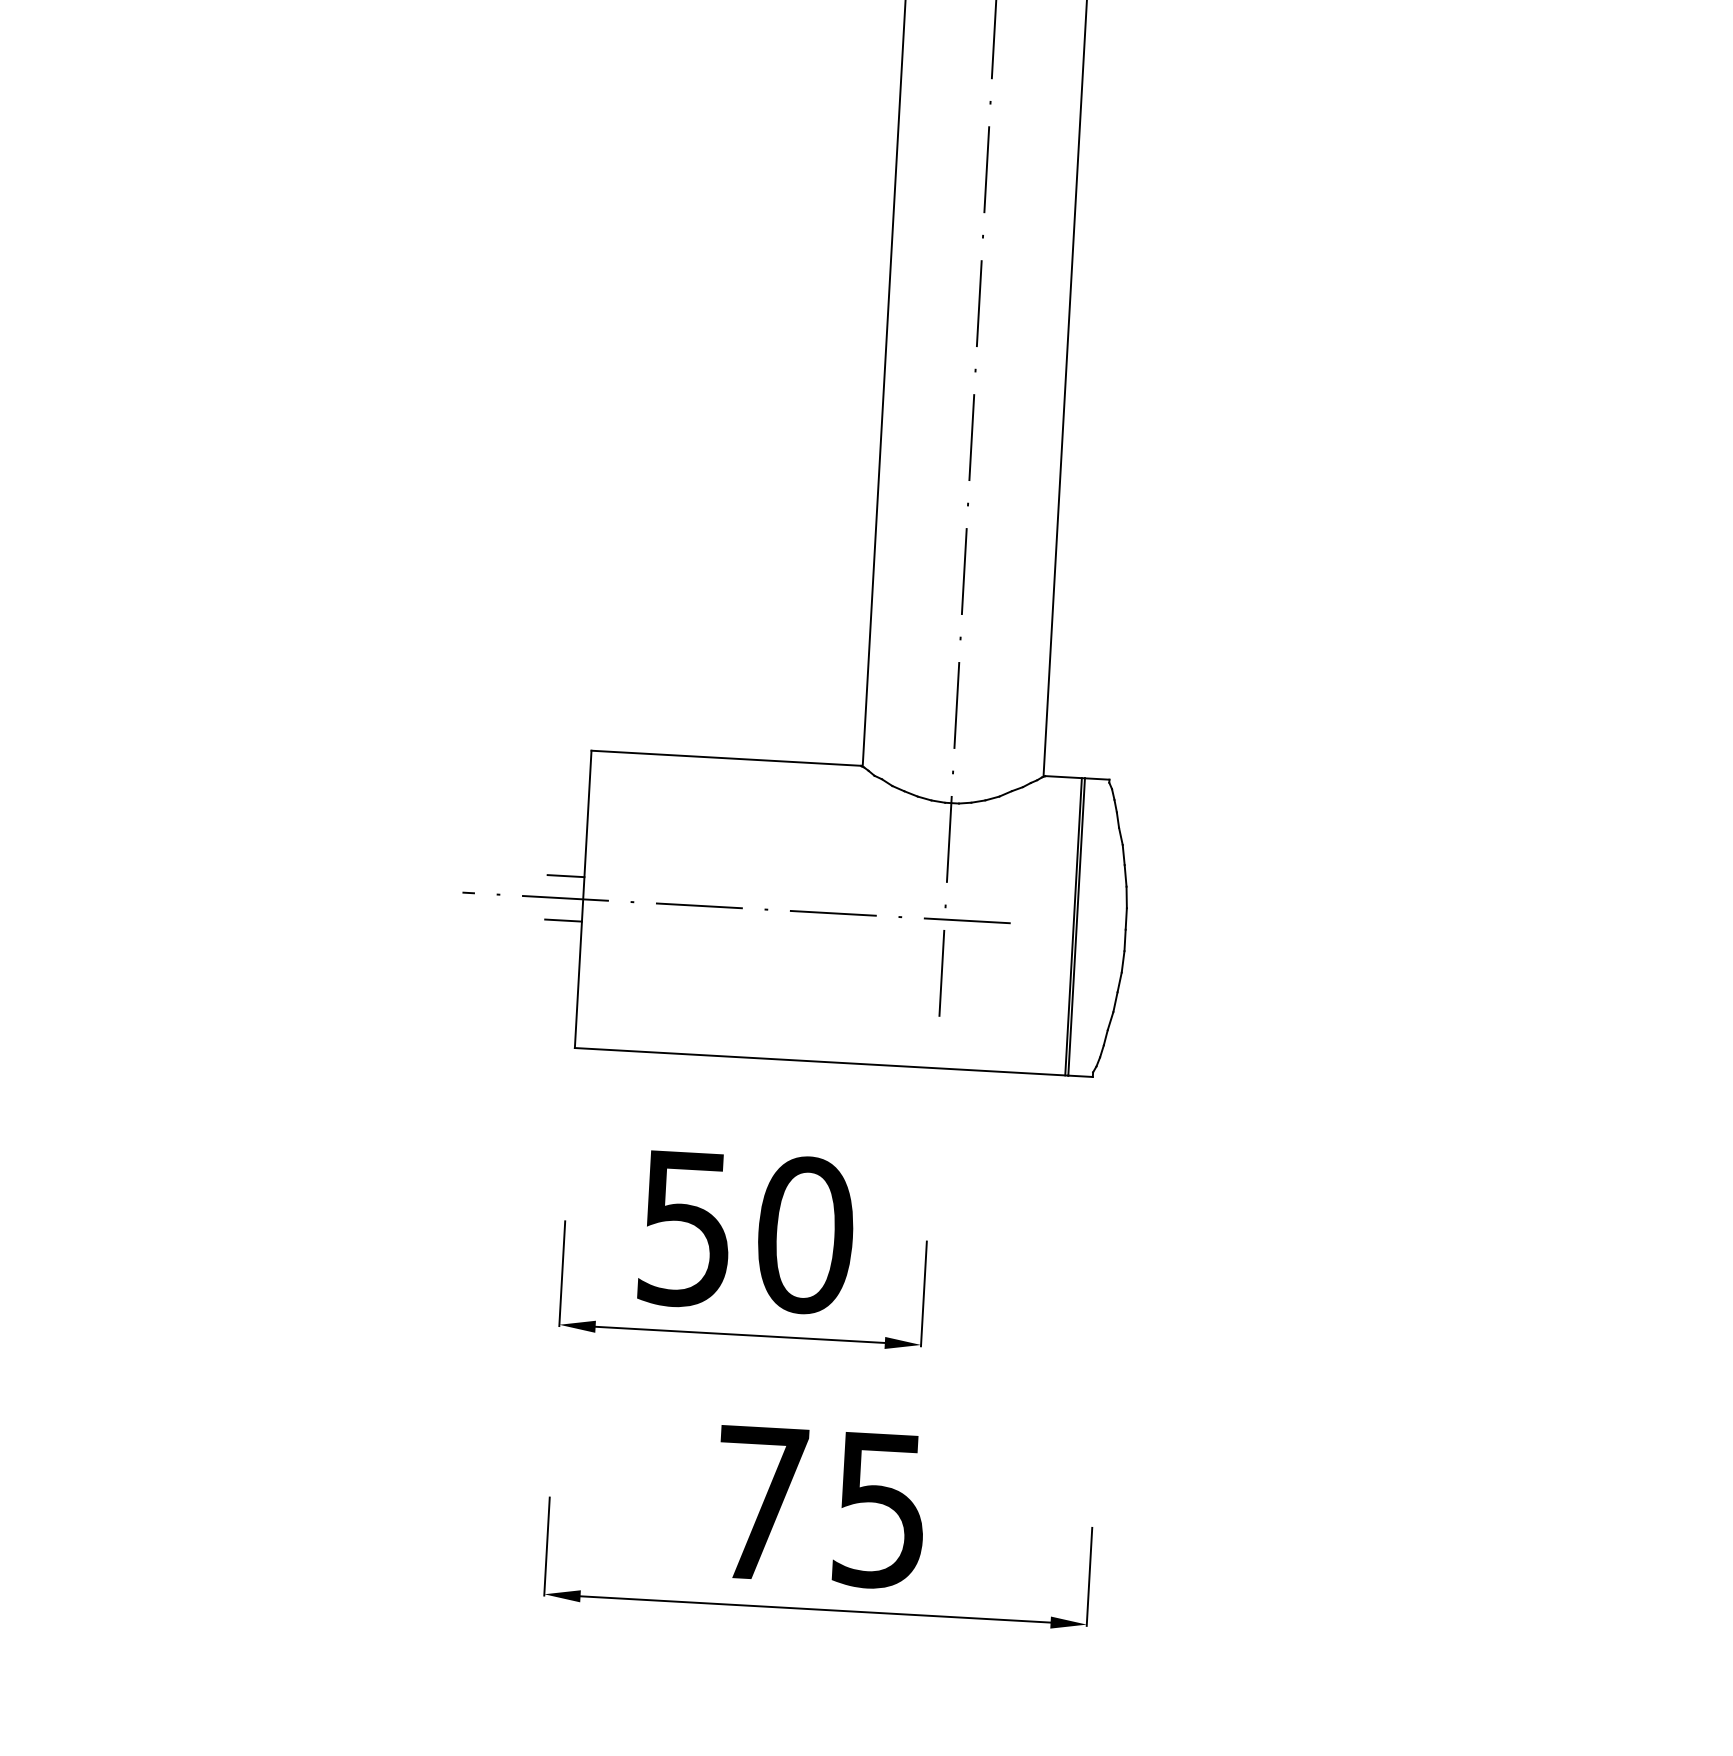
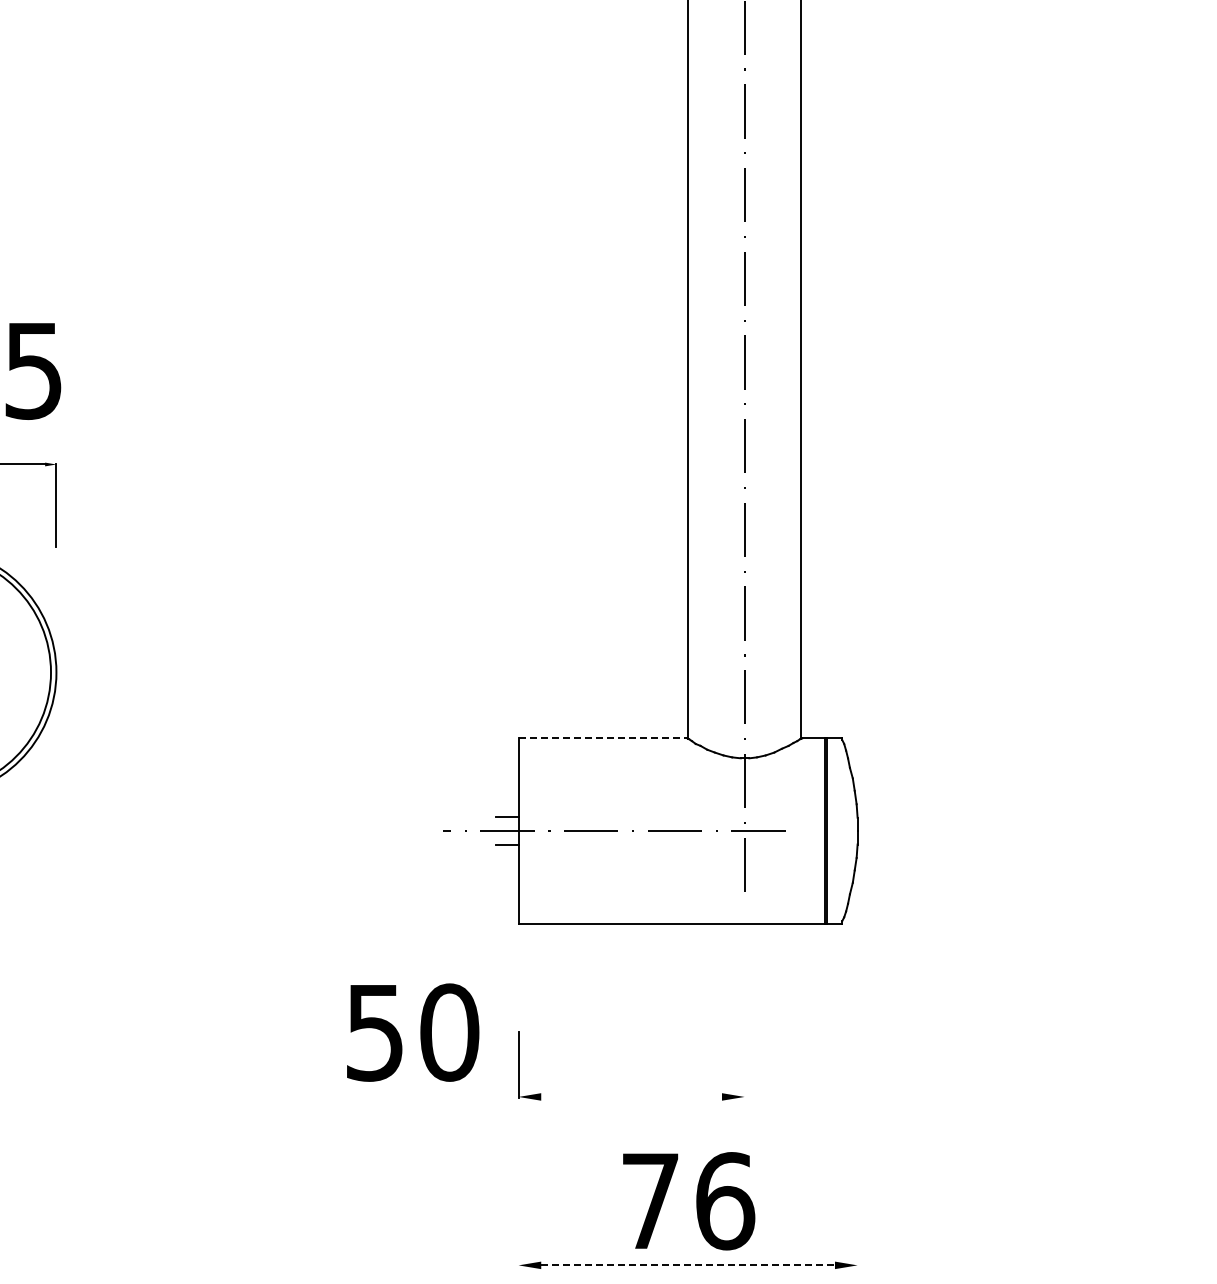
line: (727, 758) -> (603, 738), solid -> dashed
text: (747, 1231) -> (413, 1032), moved
line: (923, 1293) -> (744, 1064), removed
line: (740, 1334) -> (631, 1096), removed
text: (881, 1510) -> (725, 1201), 75 -> 76
line: (546, 1546) -> (518, 1235), removed
line: (1089, 1576) -> (857, 1235), removed
line: (816, 1609) -> (688, 1265), solid -> dashed

